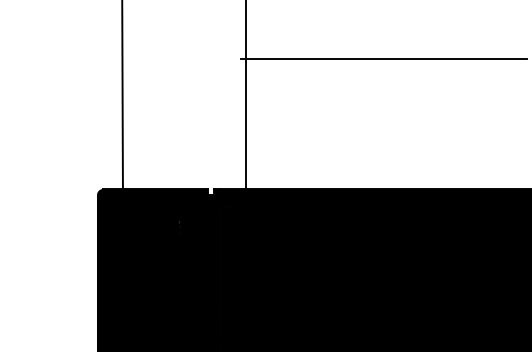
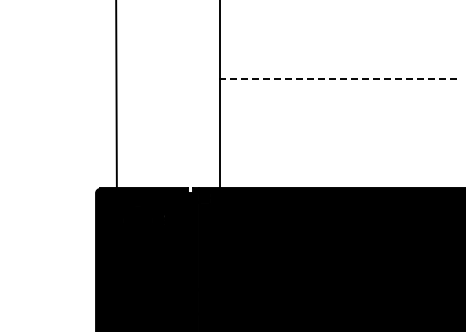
line: (383, 59) -> (335, 79), solid -> dashed

